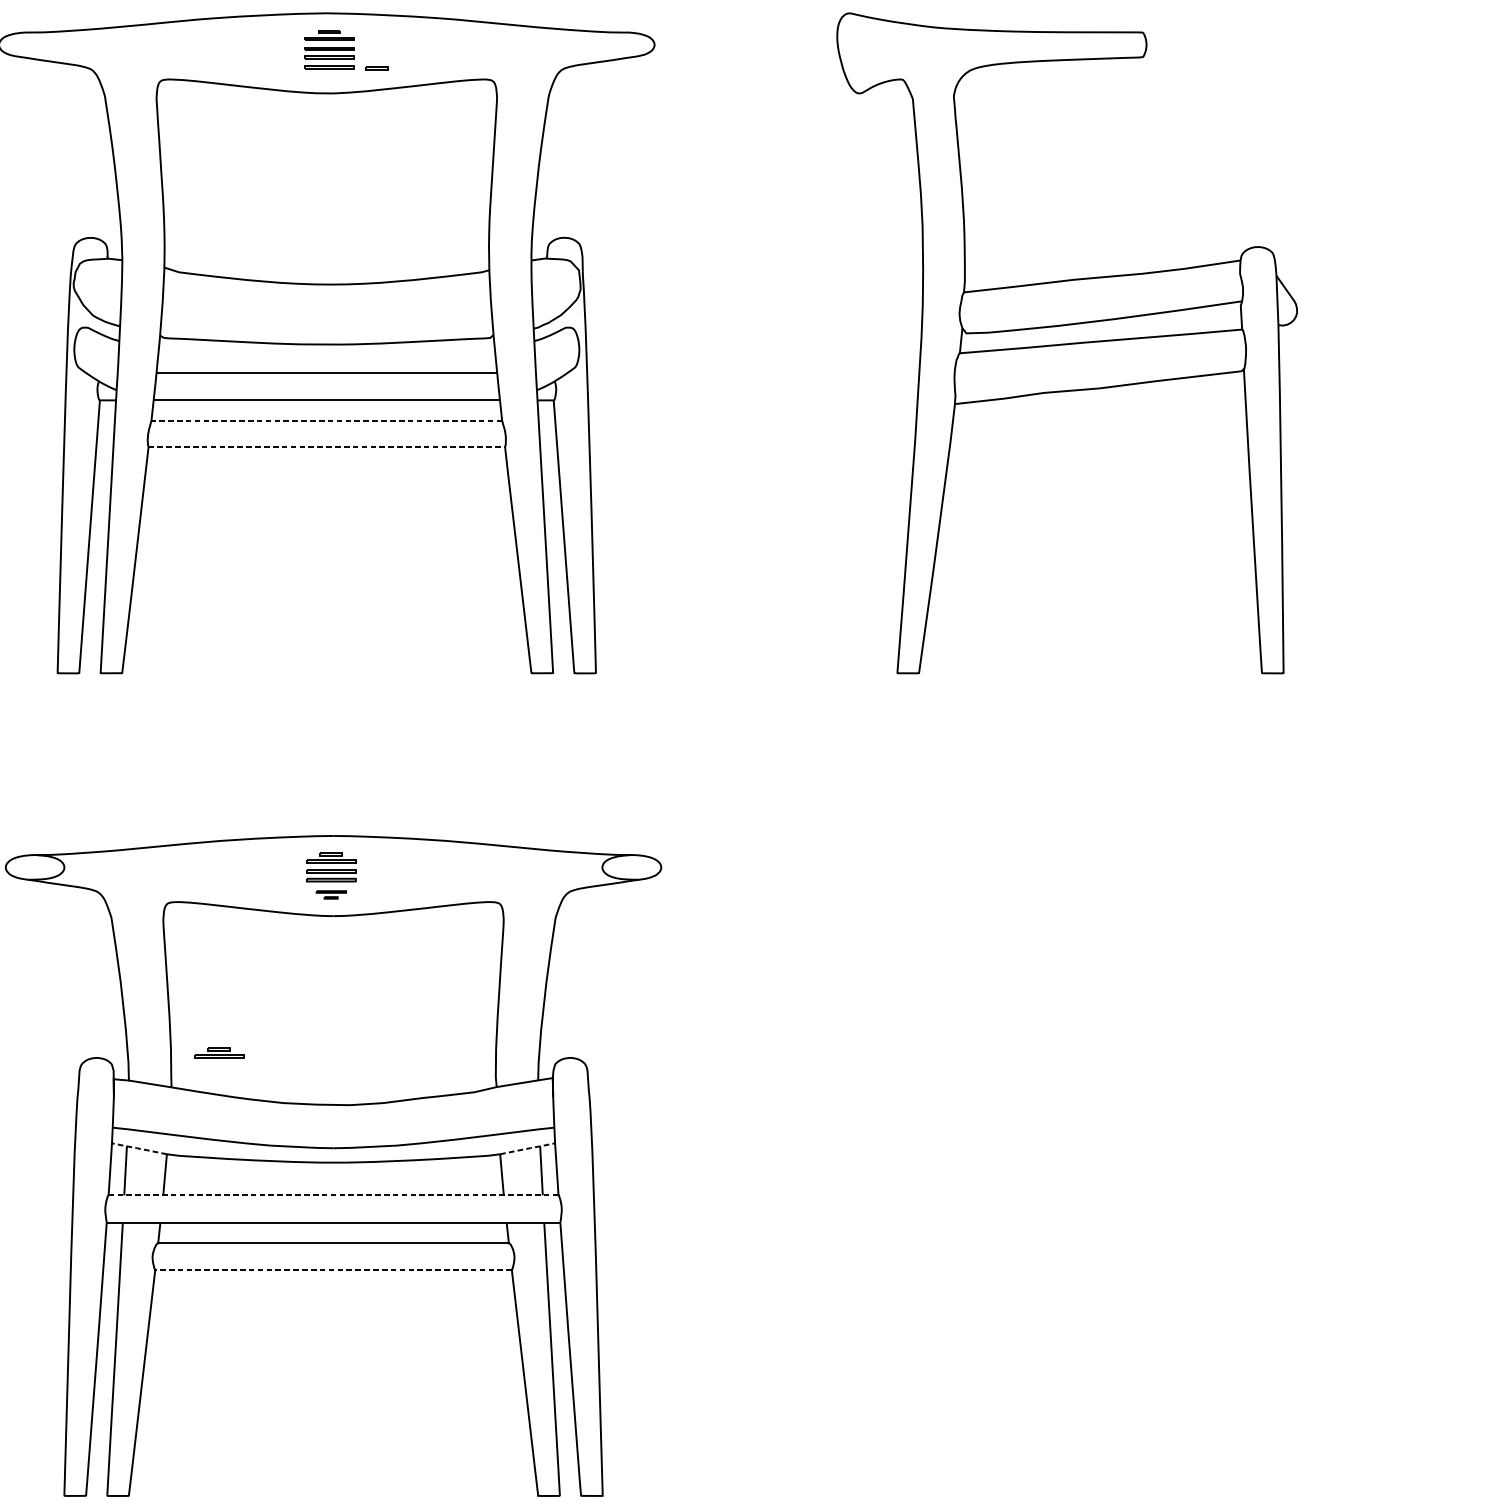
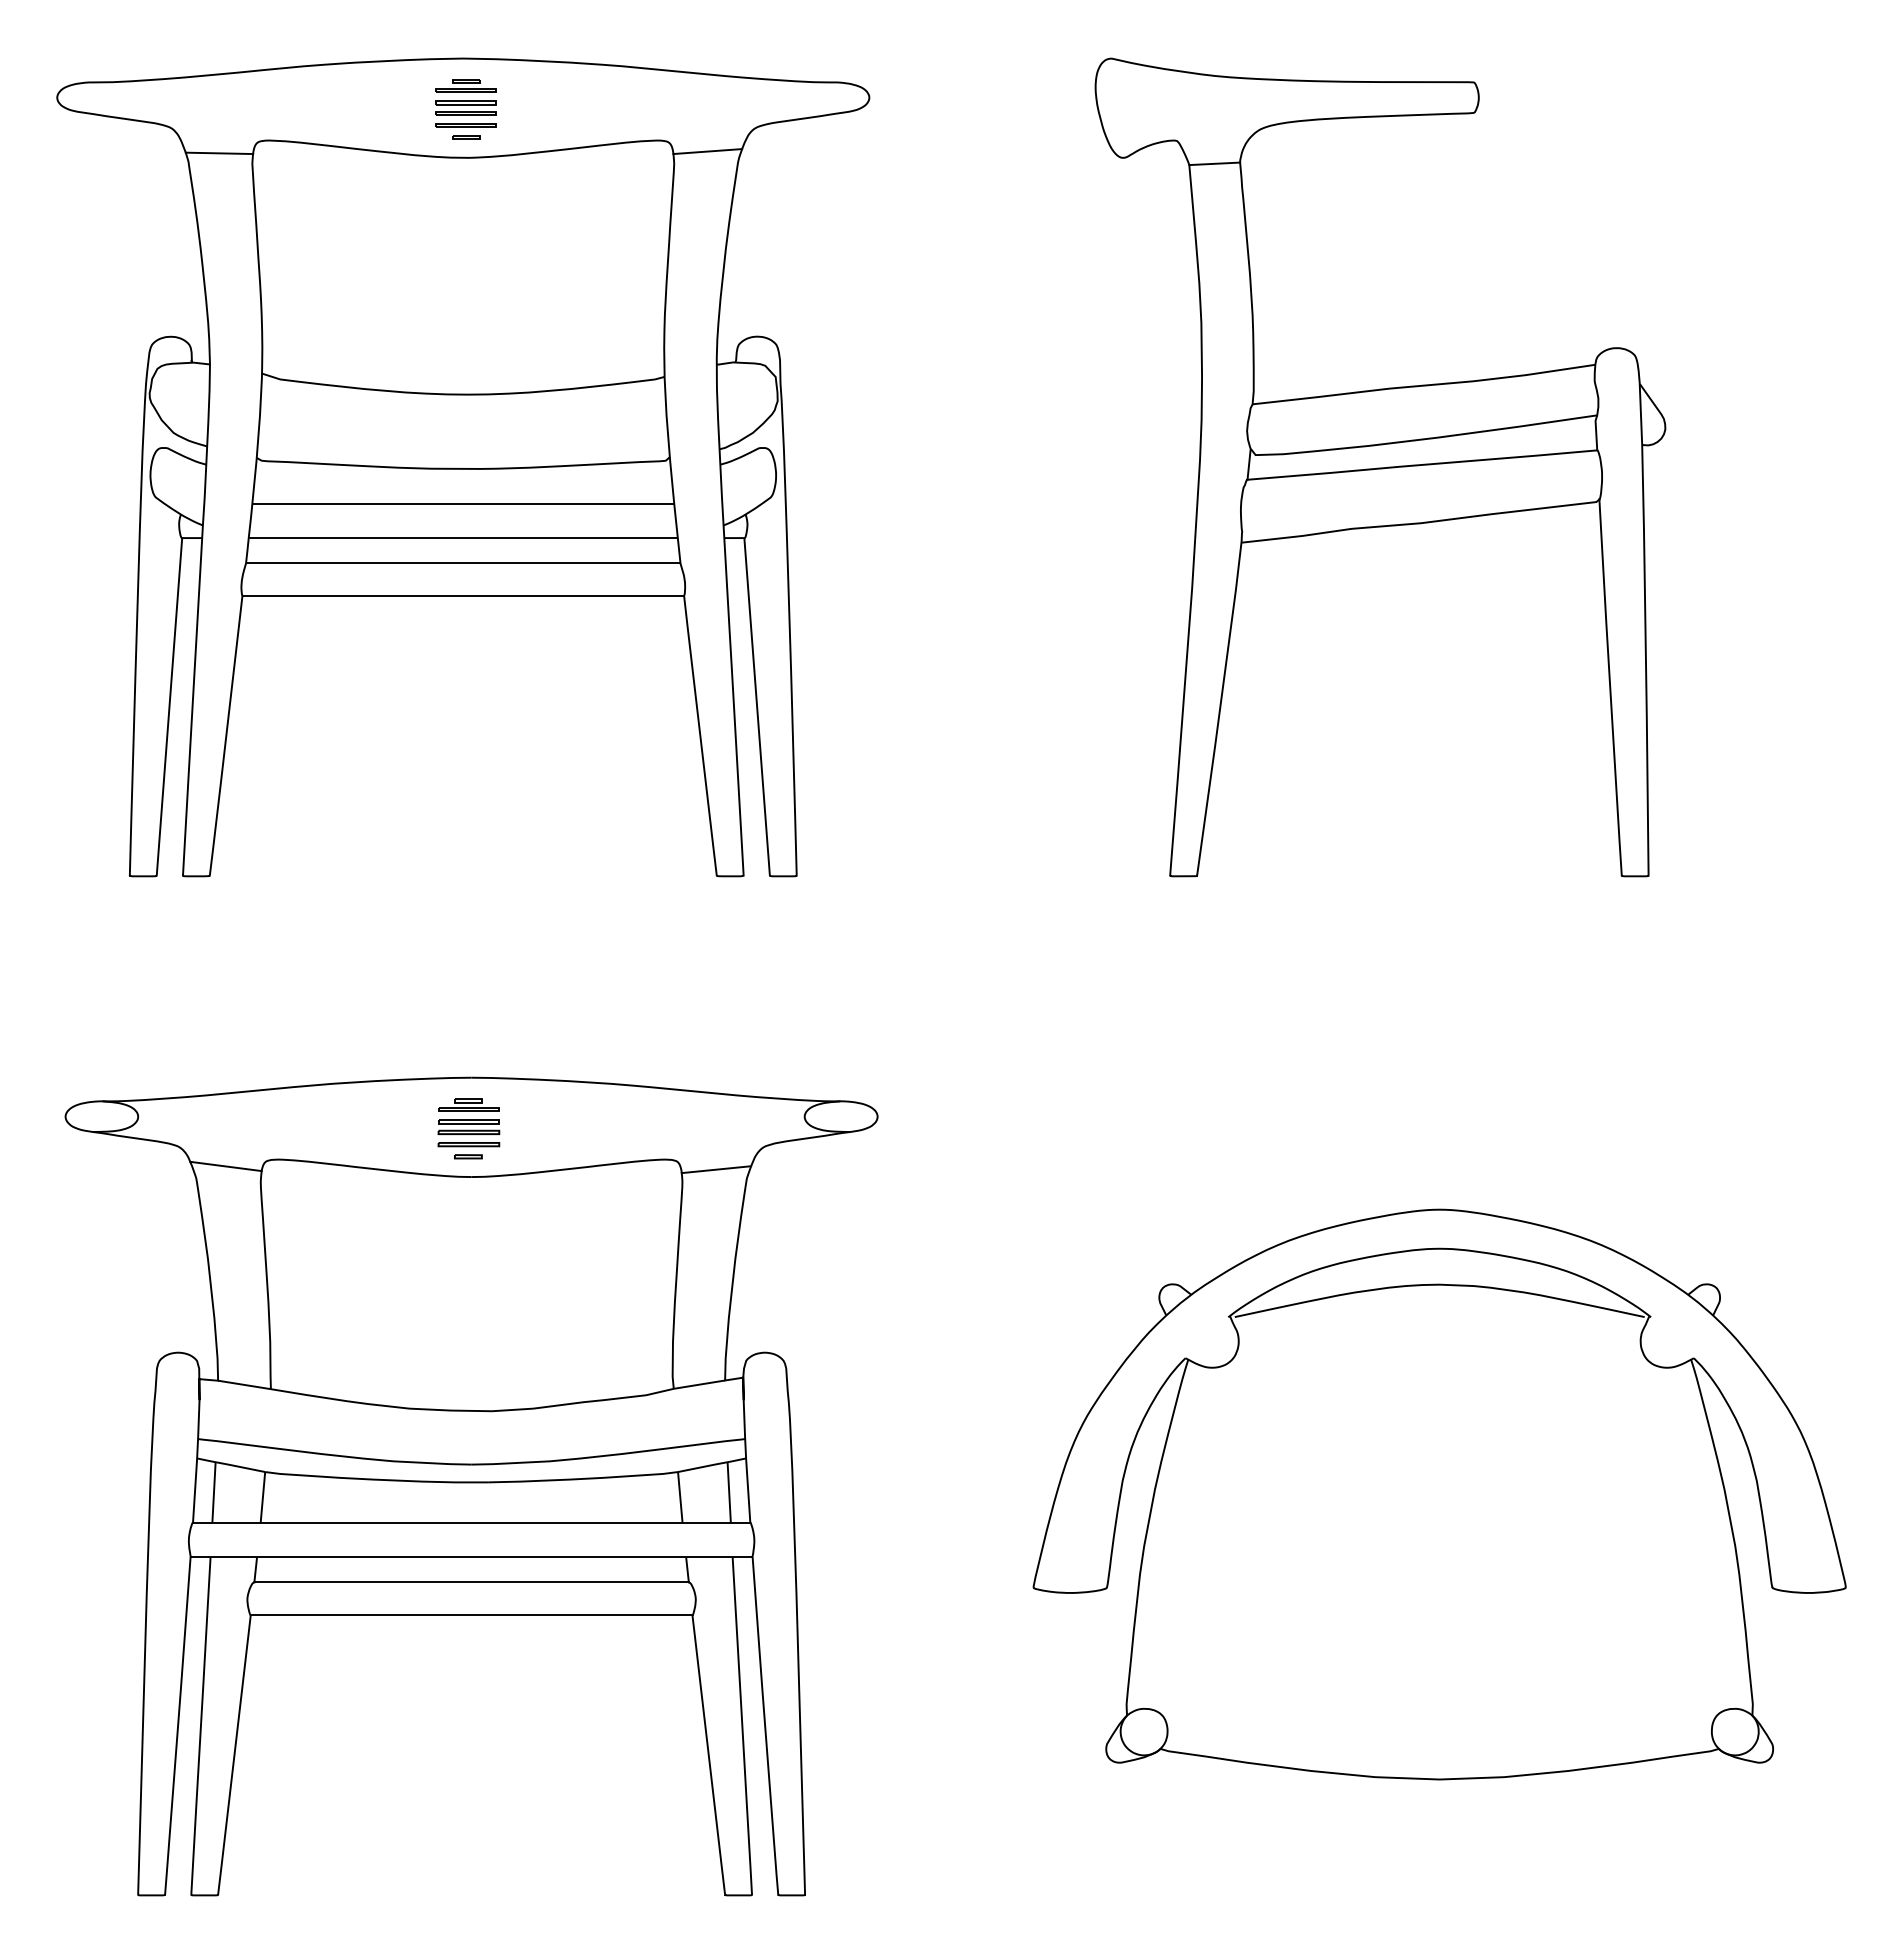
line: (377, 67) -> (466, 136), moved
line: (523, 88) -> (707, 151), added
line: (130, 89) -> (219, 153), added
line: (933, 98) -> (1214, 163), added
line: (326, 420) -> (462, 563), dashed -> solid
line: (326, 447) -> (463, 596), dashed -> solid
part: (331, 894) -> (468, 1150), size x1.67
line: (134, 907) -> (225, 1166), added
line: (531, 910) -> (716, 1169), added
part: (218, 1052) -> (329, 1345), removed
line: (138, 1148) -> (229, 1464), dashed -> solid
line: (528, 1148) -> (713, 1464), dashed -> solid
part: (1114, 1172) -> (1439, 1494), added
line: (333, 1194) -> (471, 1522), dashed -> solid
line: (333, 1270) -> (471, 1615), dashed -> solid

